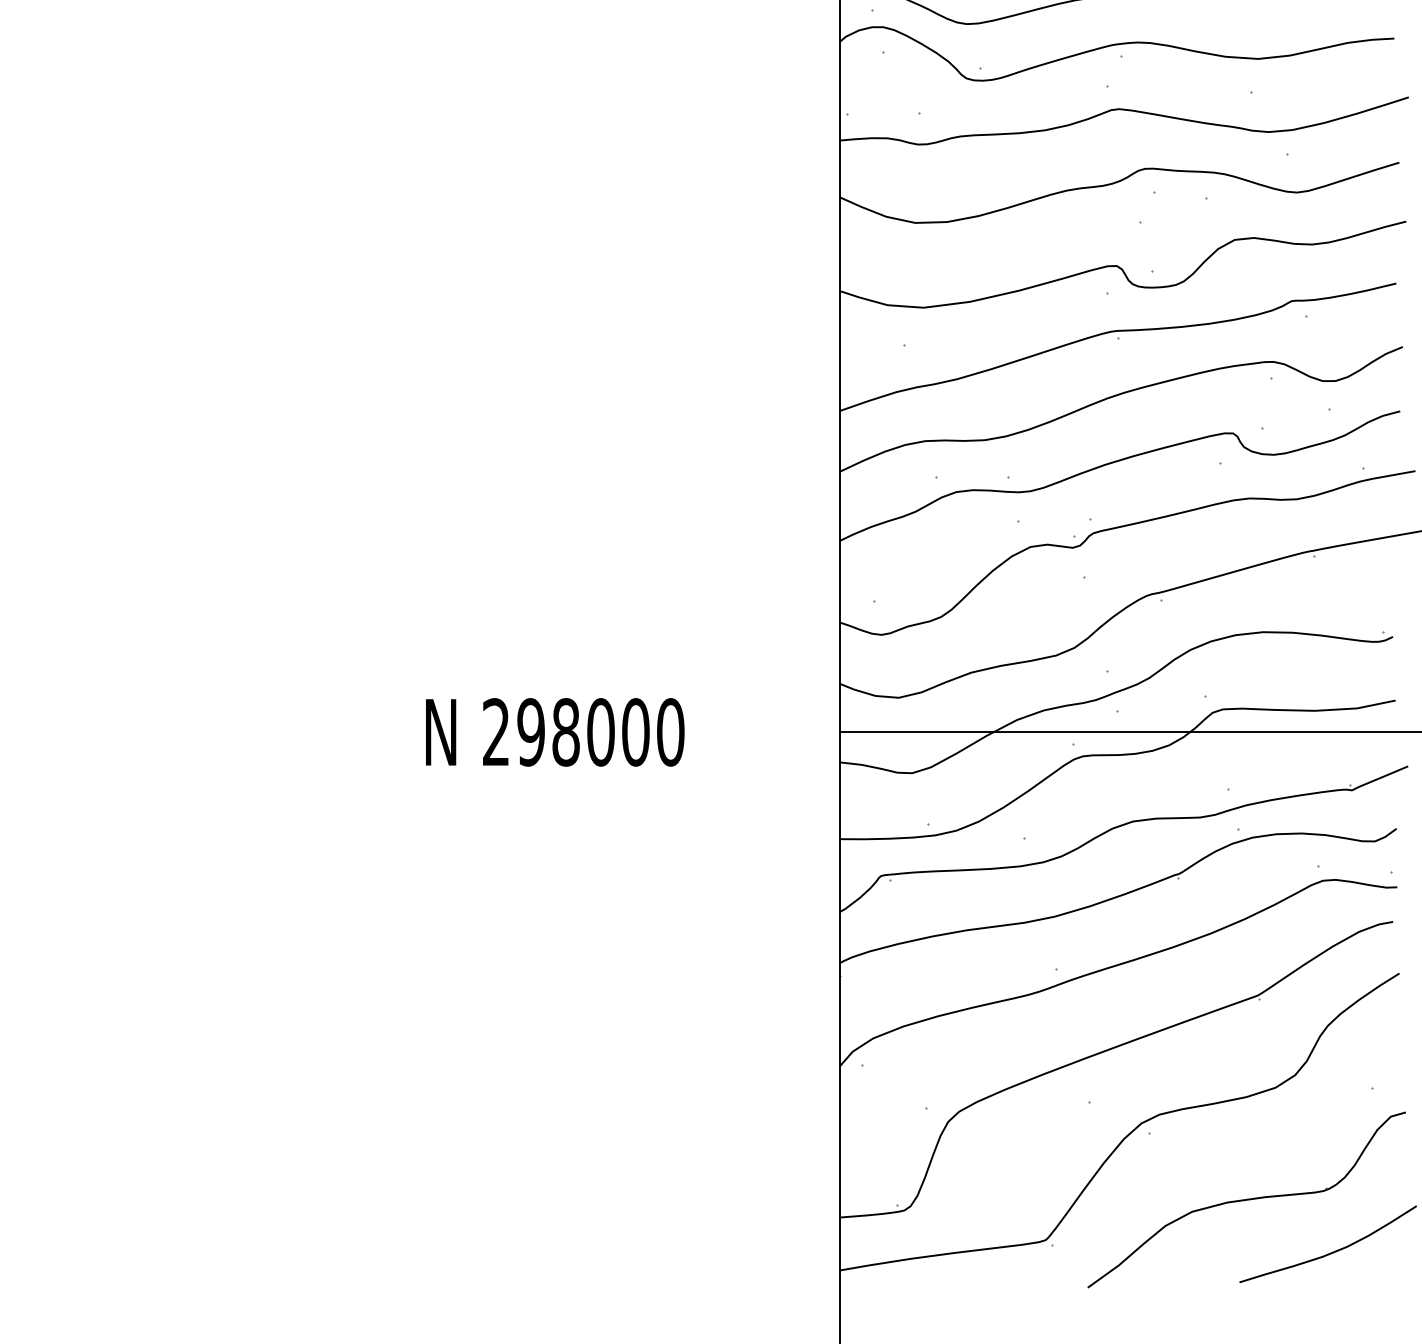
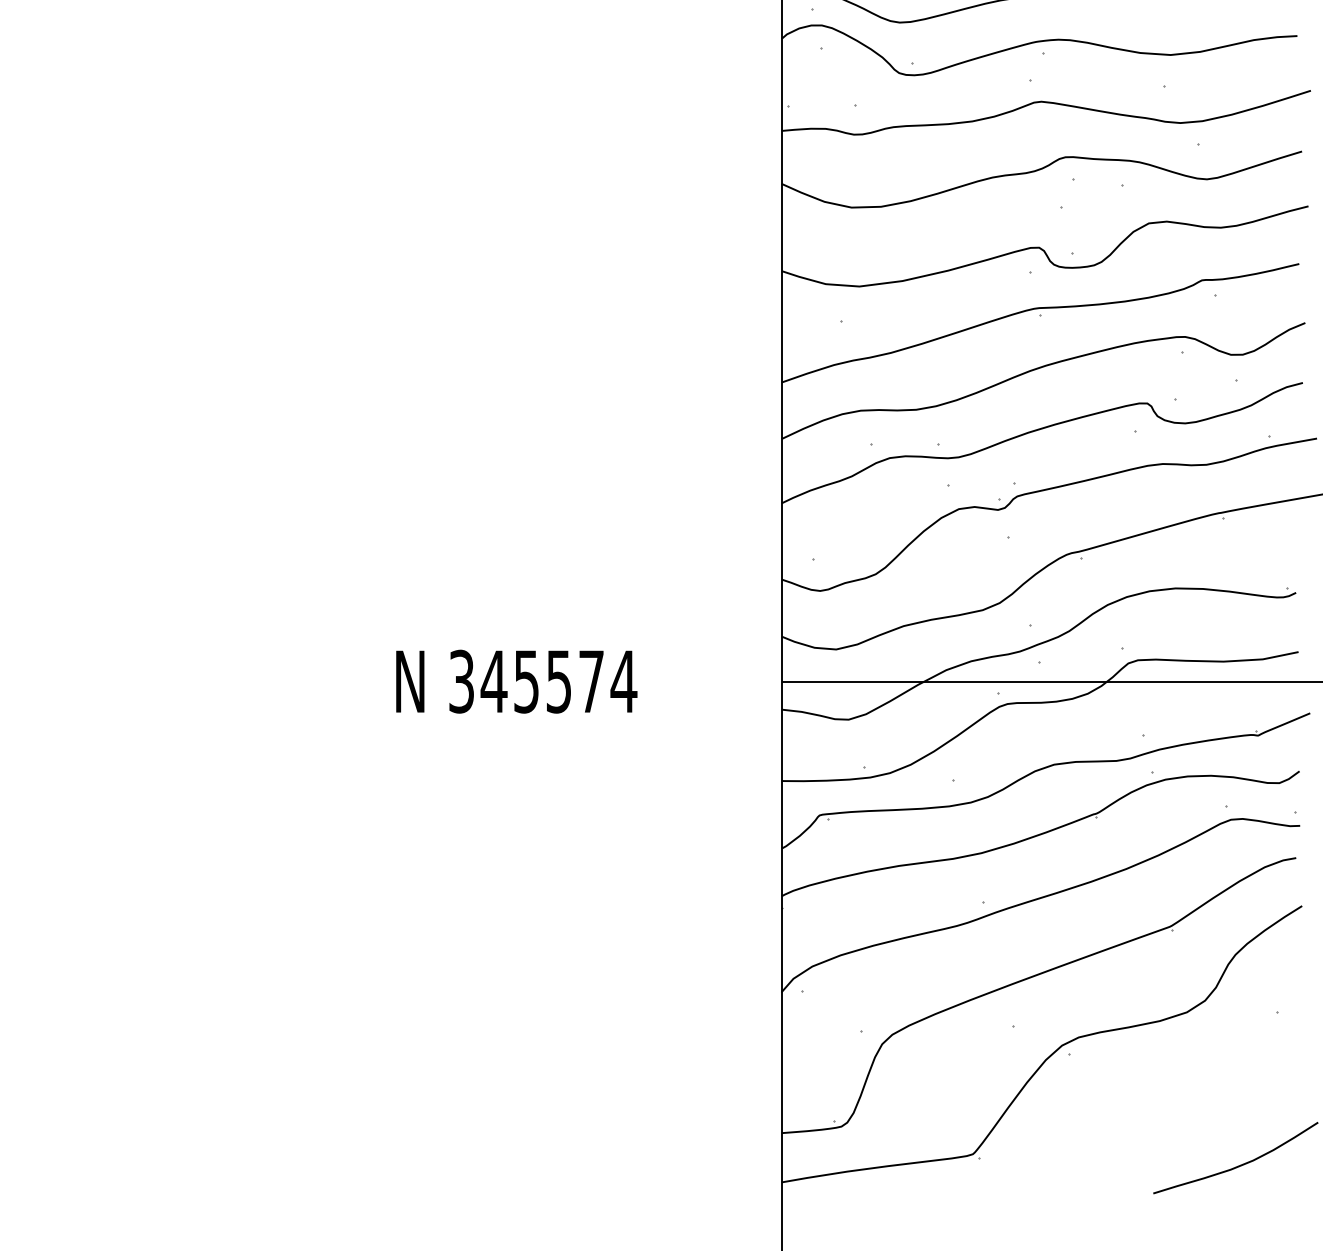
text: (584, 732) -> (543, 681), 298000 -> 345574
part: (1246, 1199) -> (1159, 1116), removed

